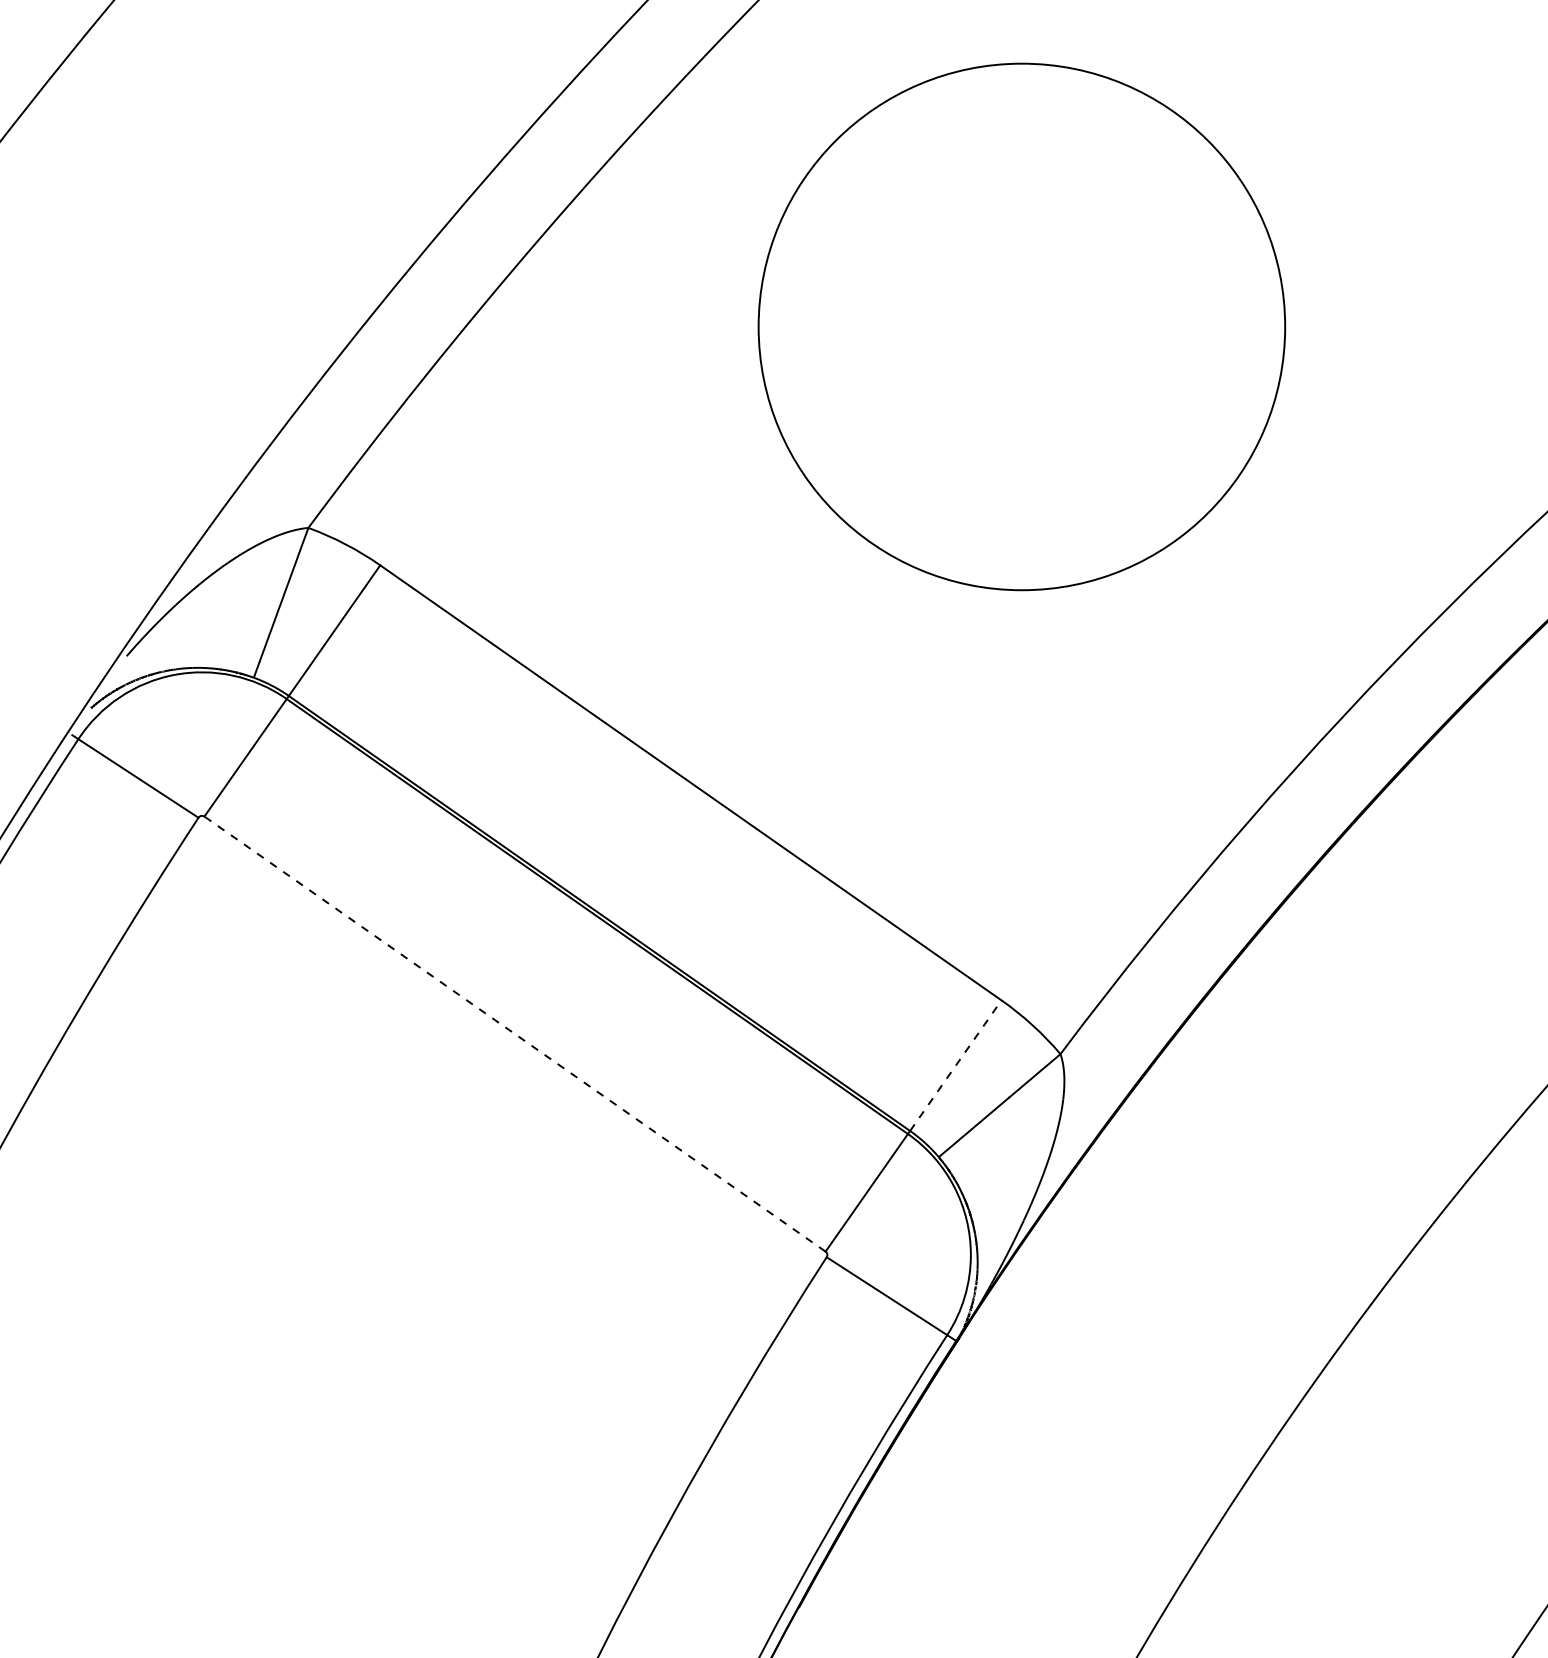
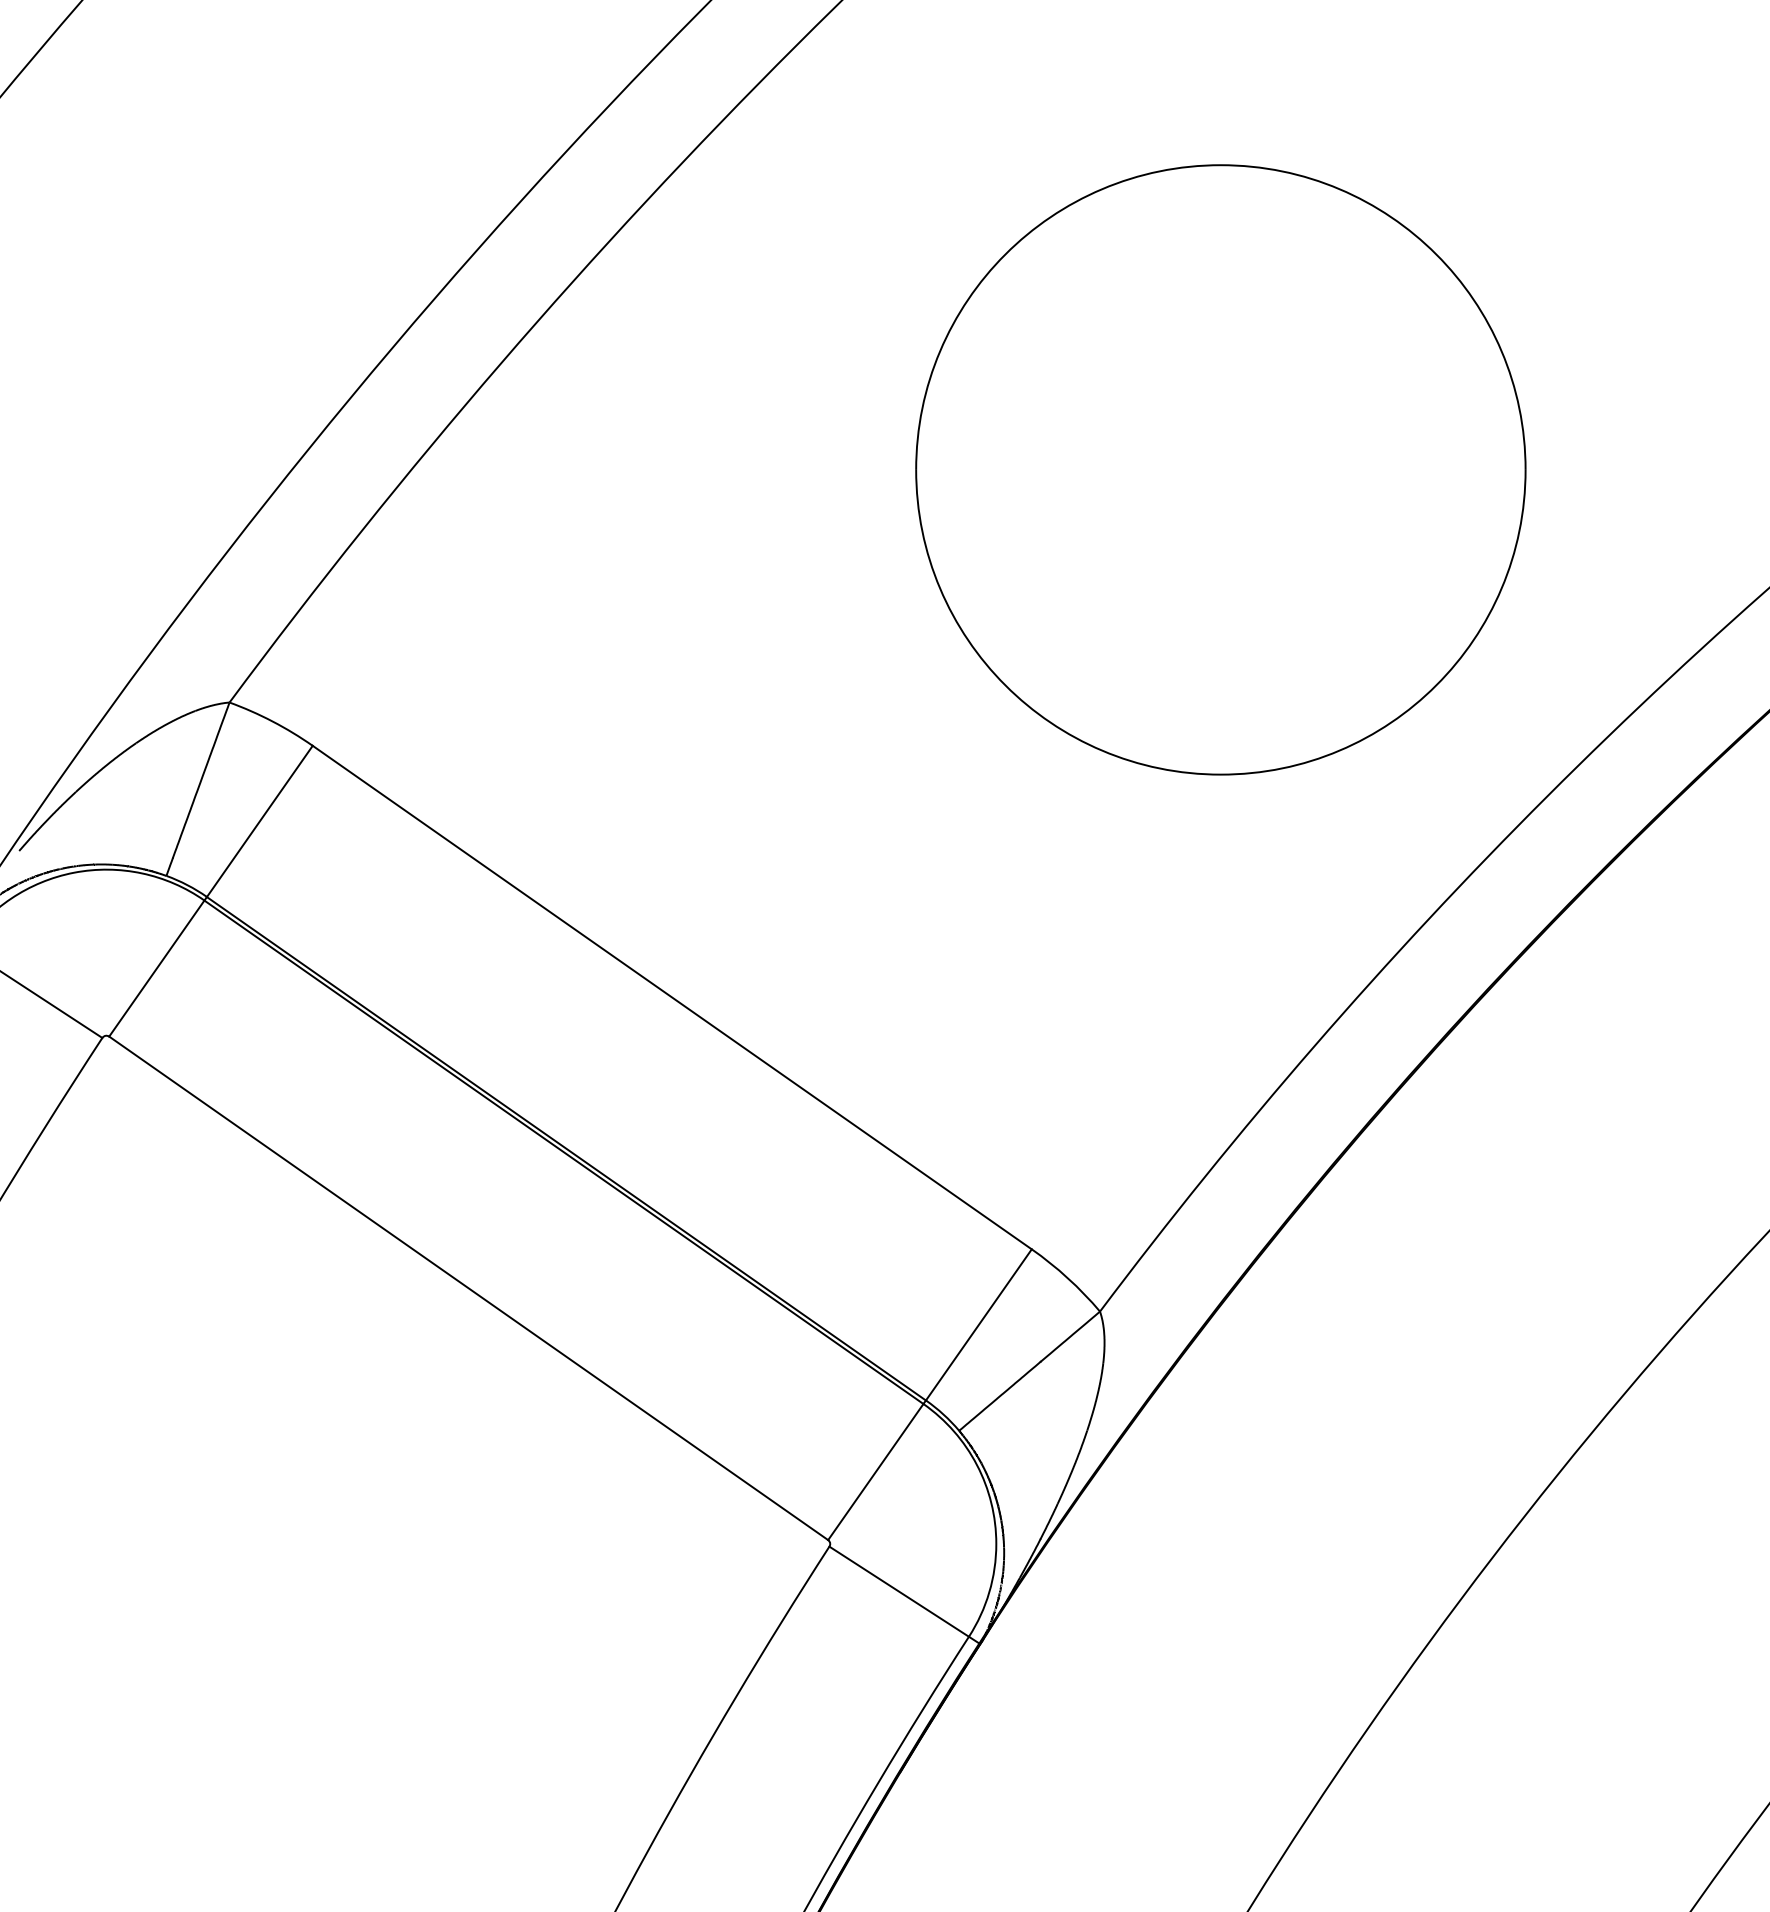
part: (1021, 326) -> (1220, 469), moved
line: (514, 1033) -> (468, 1287), dashed -> solid
line: (955, 1065) -> (978, 1324), dashed -> solid

